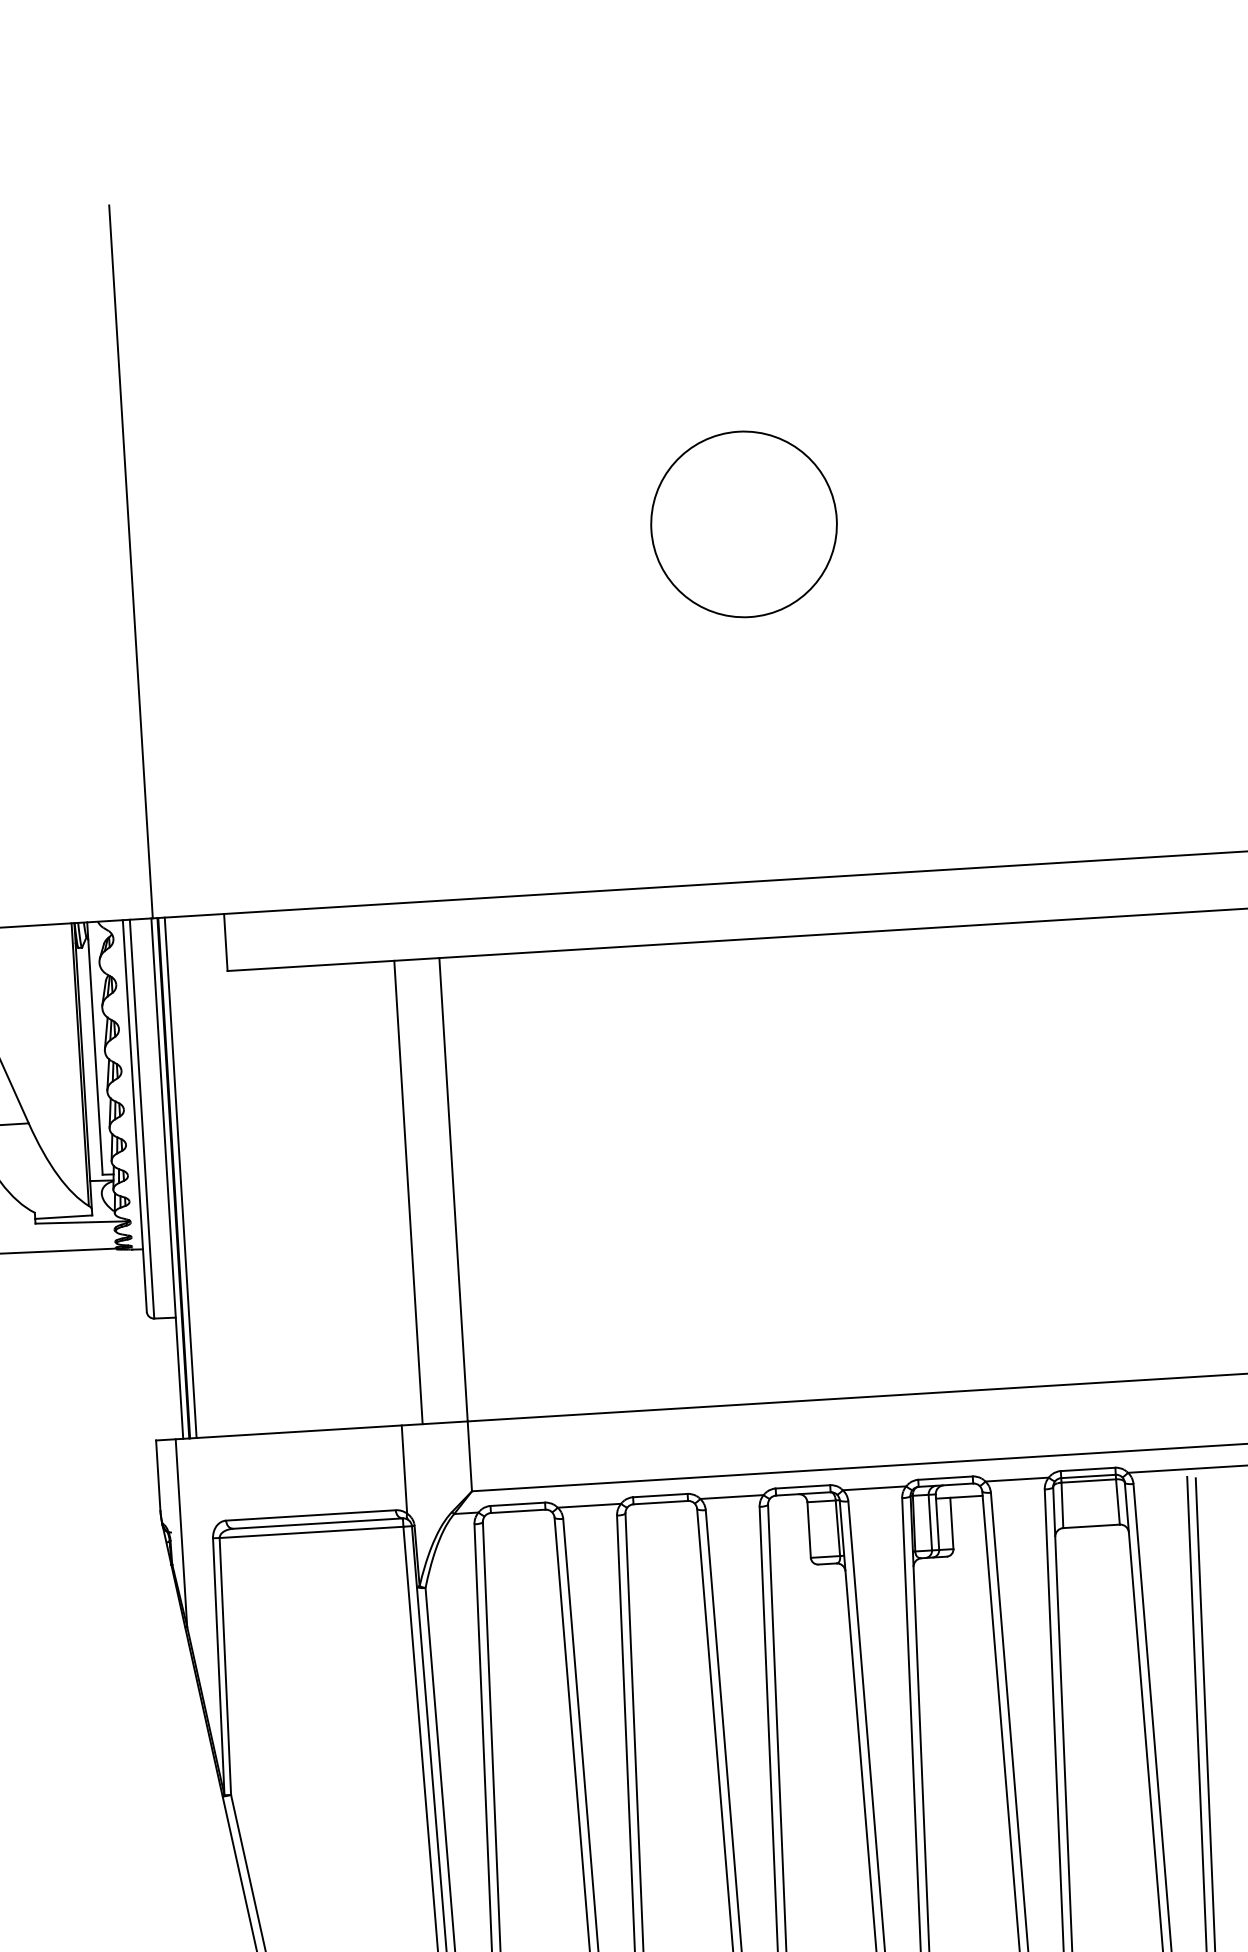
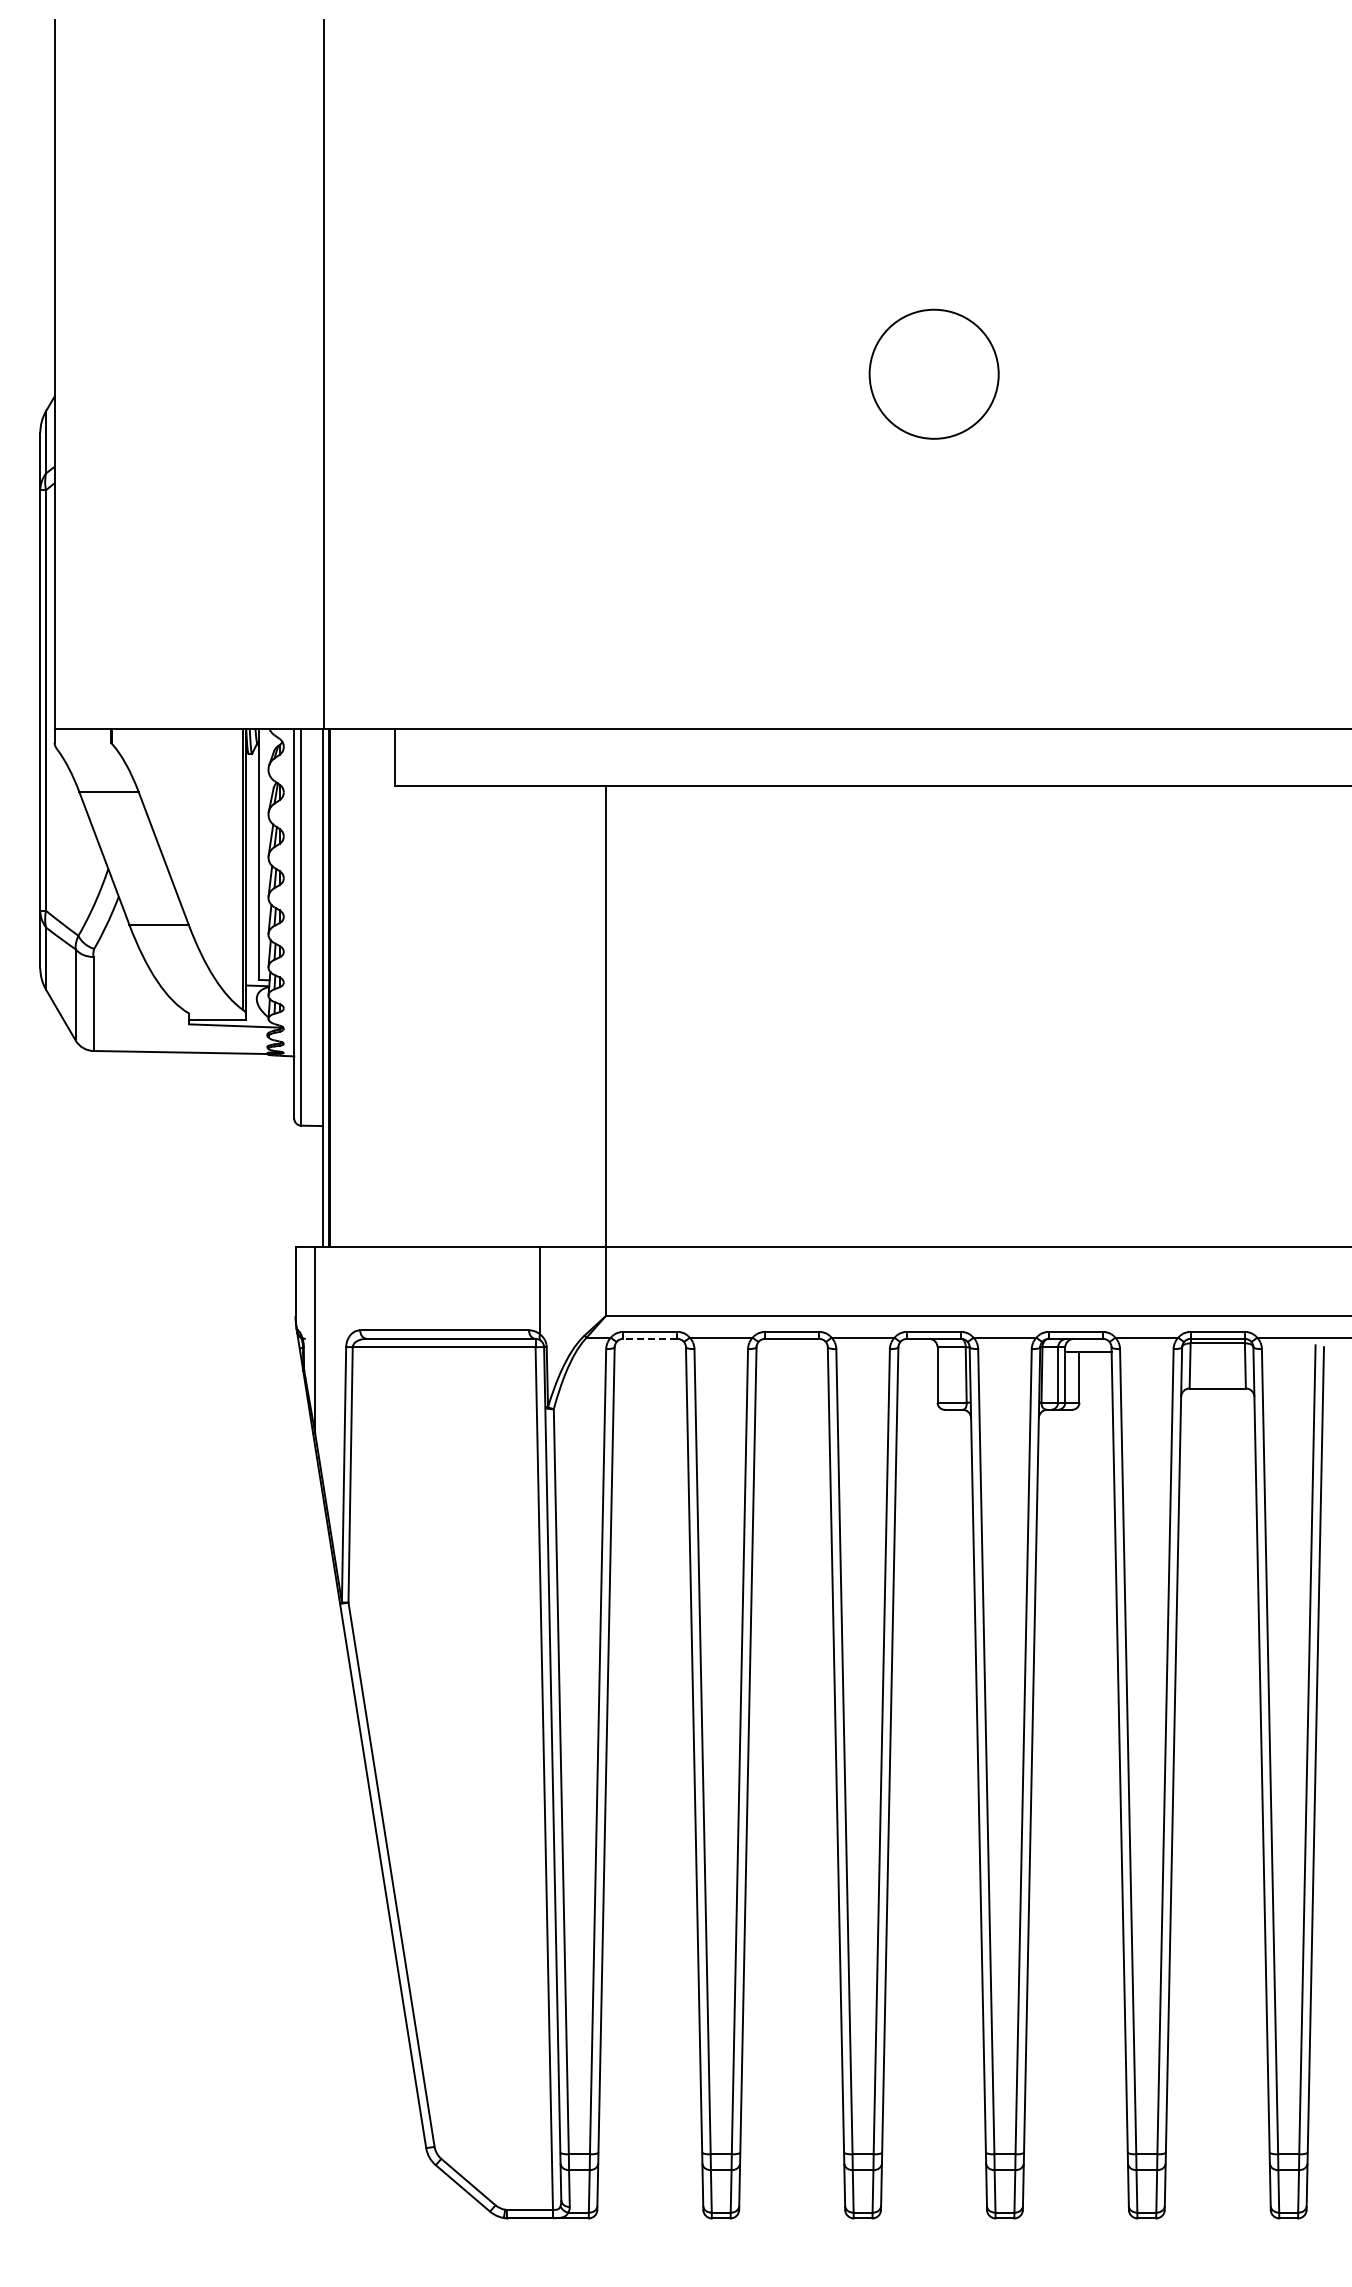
circle: (744, 524) -> (934, 374), size x0.7
line: (180, 1177) -> (335, 987), removed
line: (408, 1191) -> (560, 1015), removed
line: (517, 1511) -> (649, 1338), solid -> dashed

